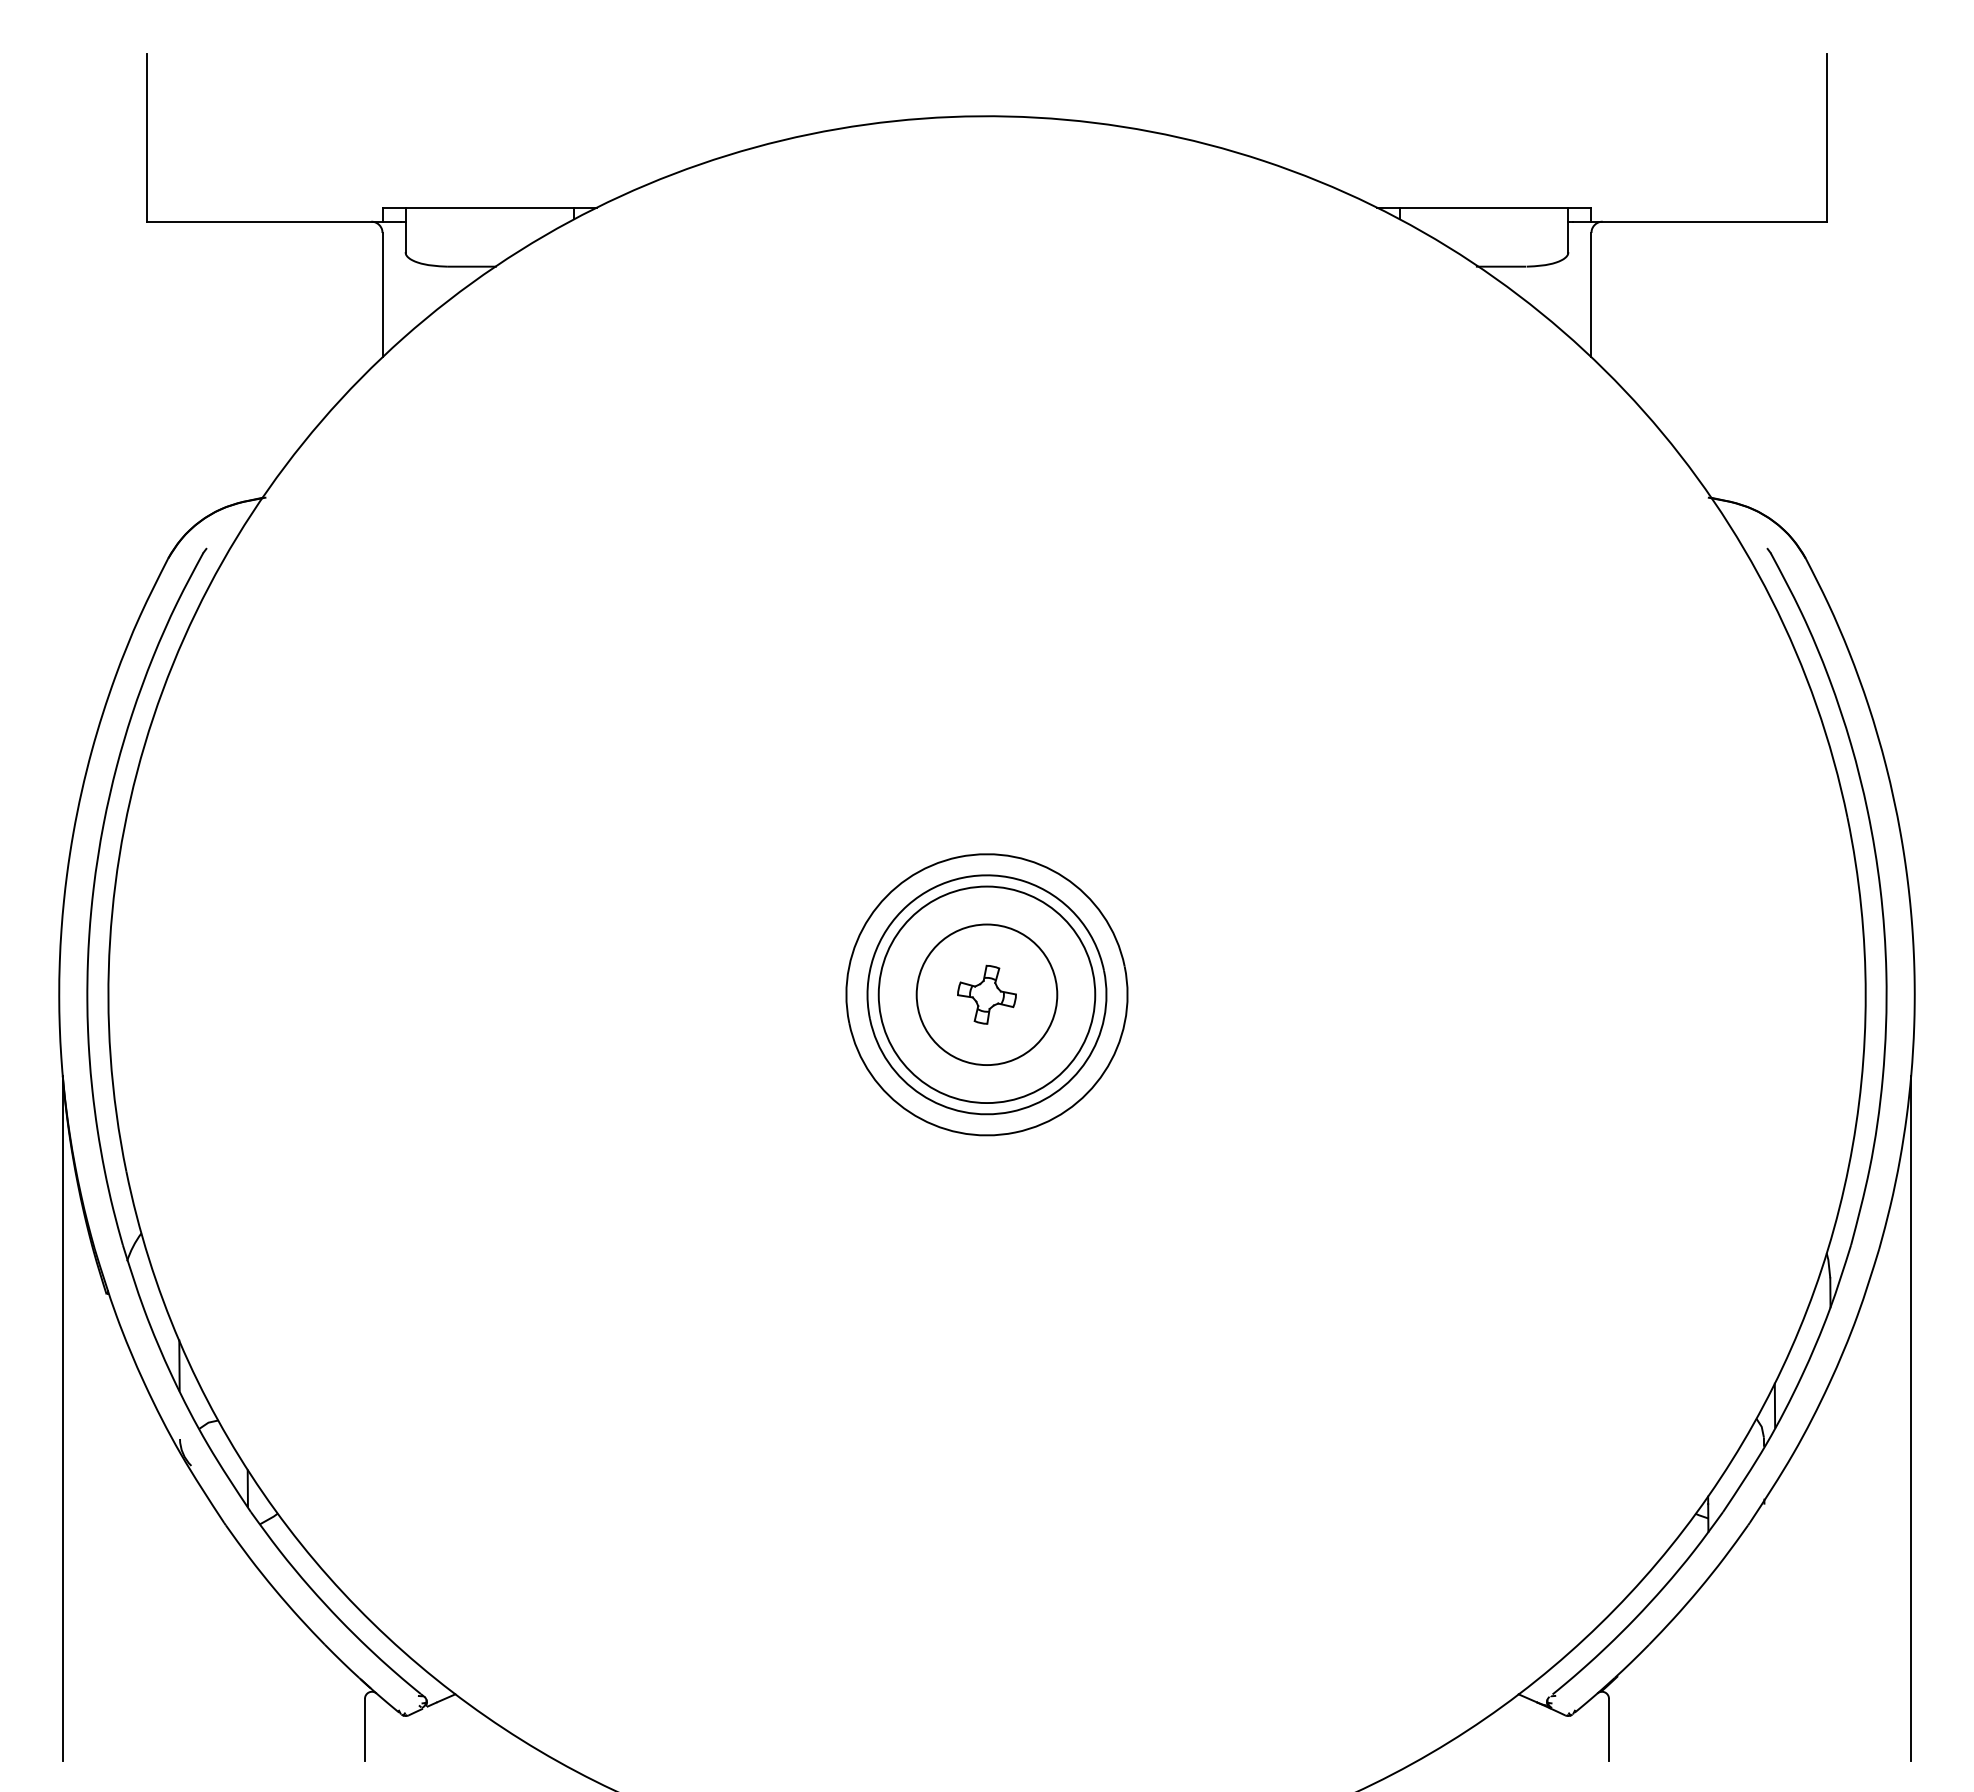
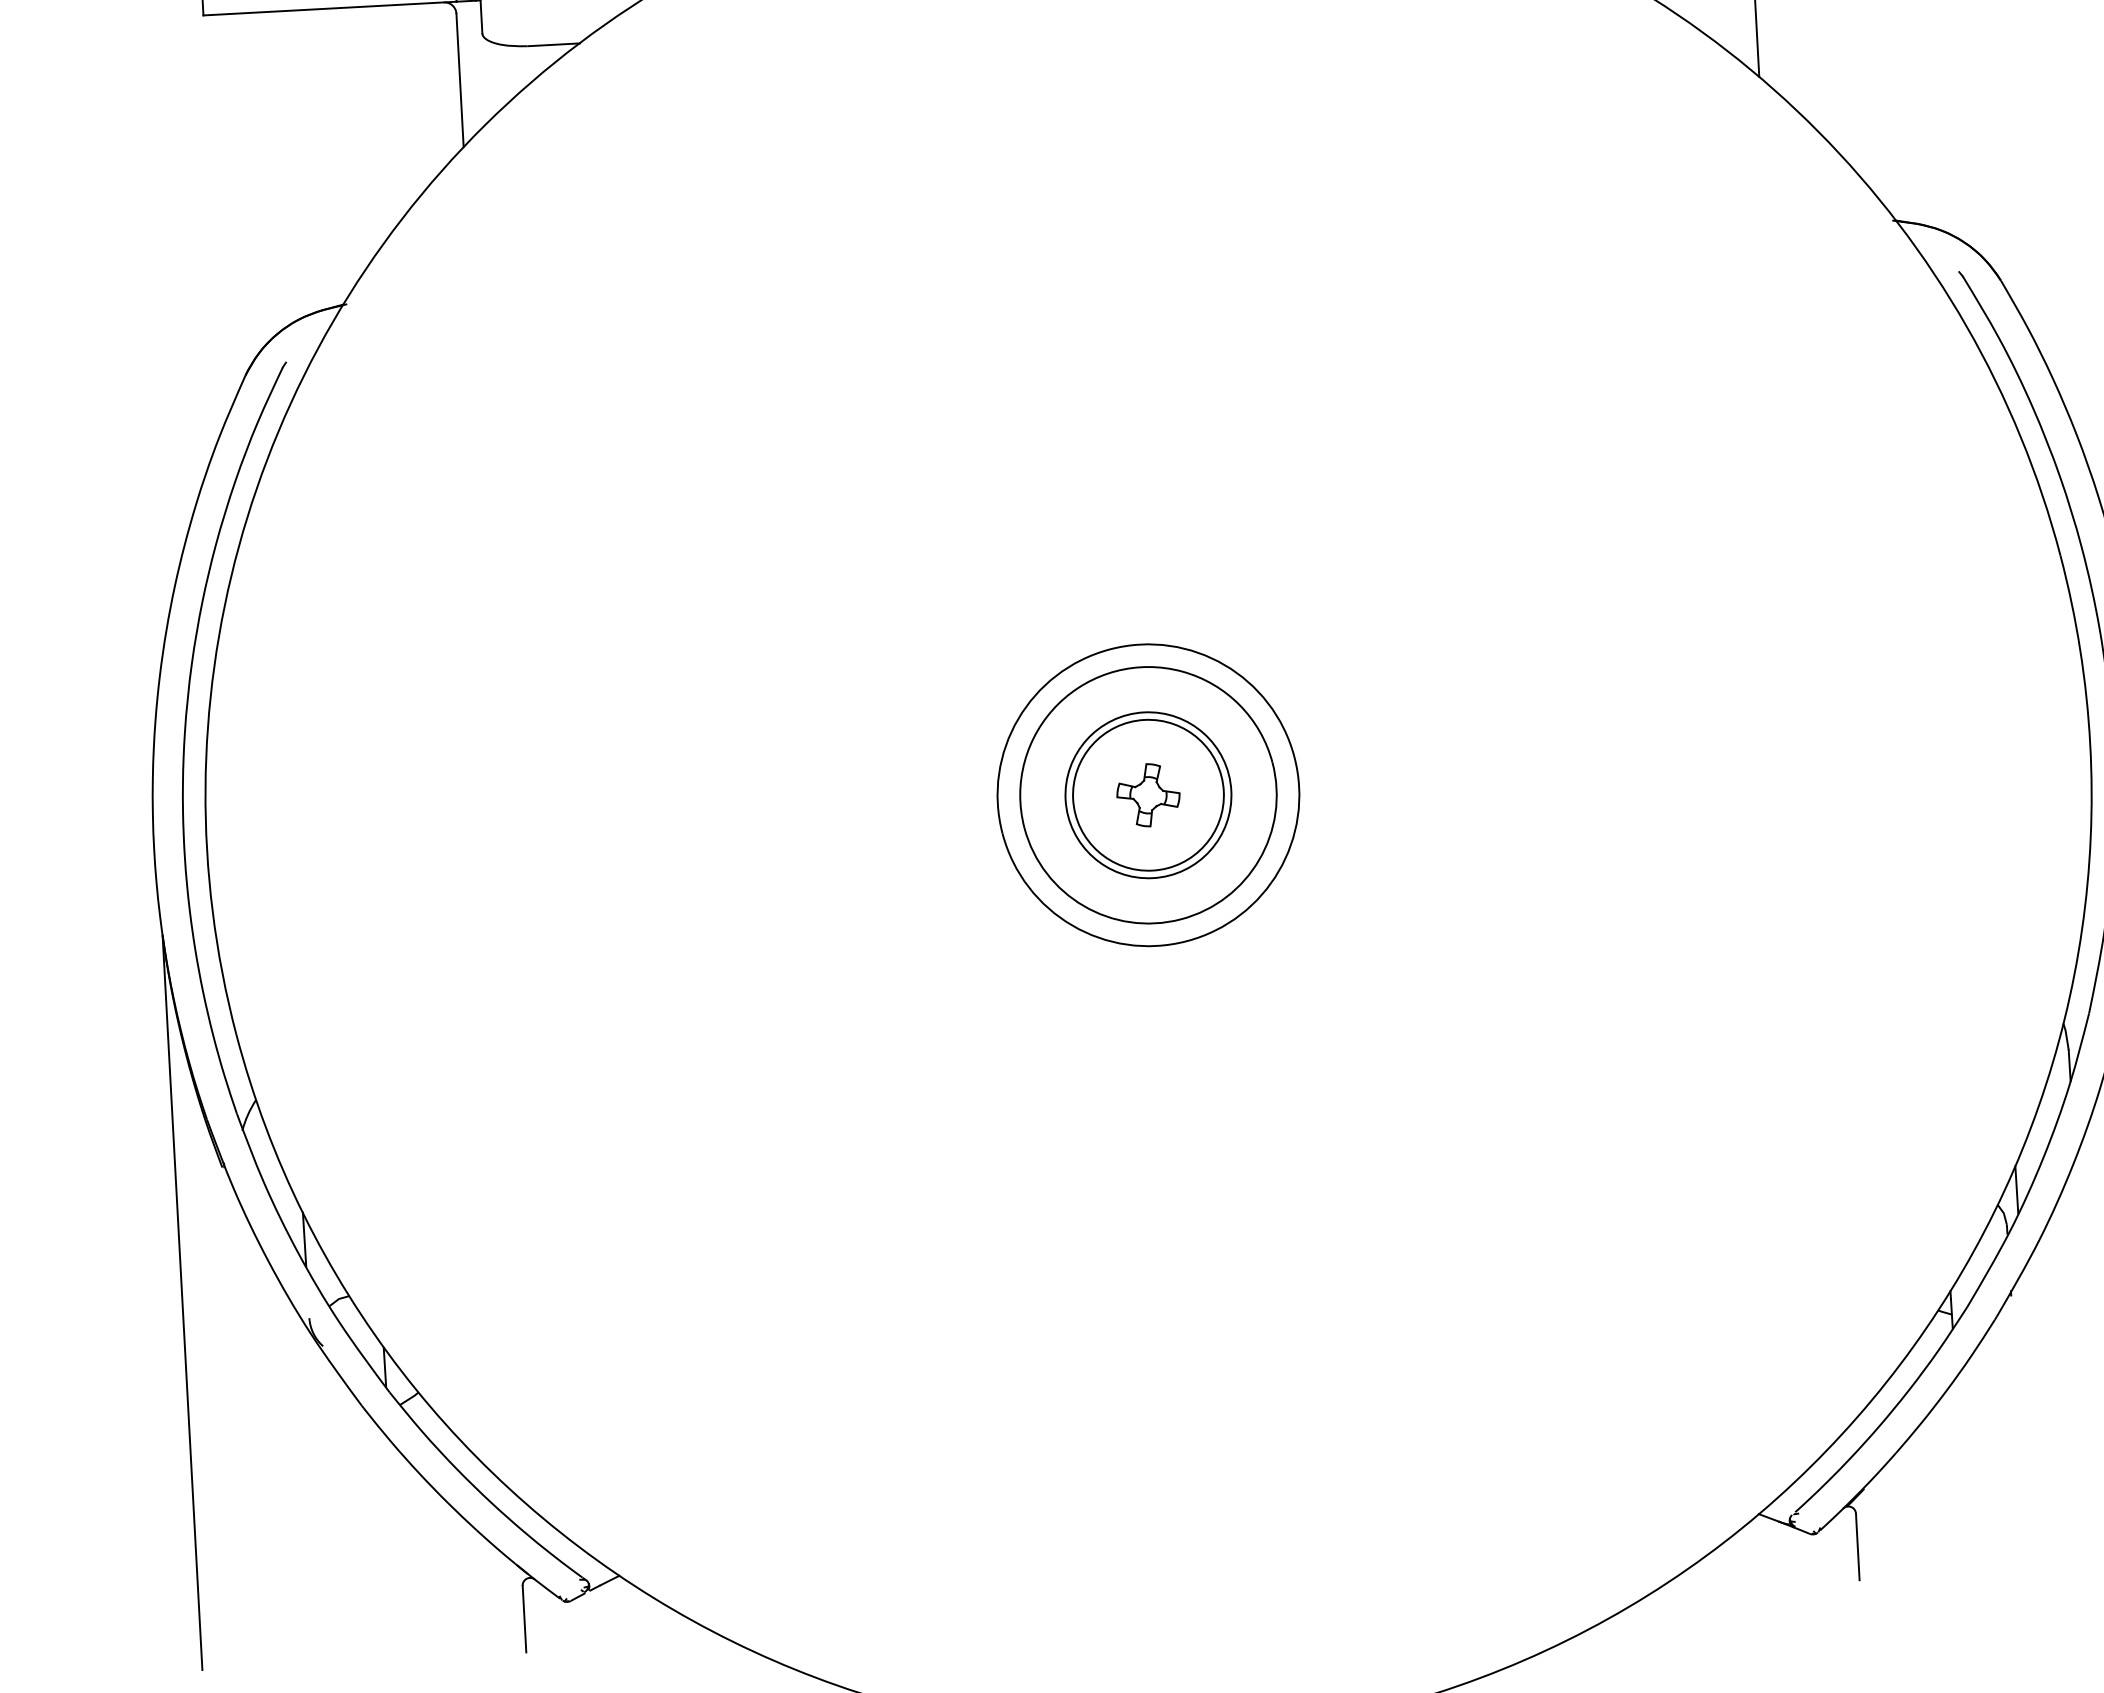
circle: (986, 994) -> (1147, 794), size x0.71

